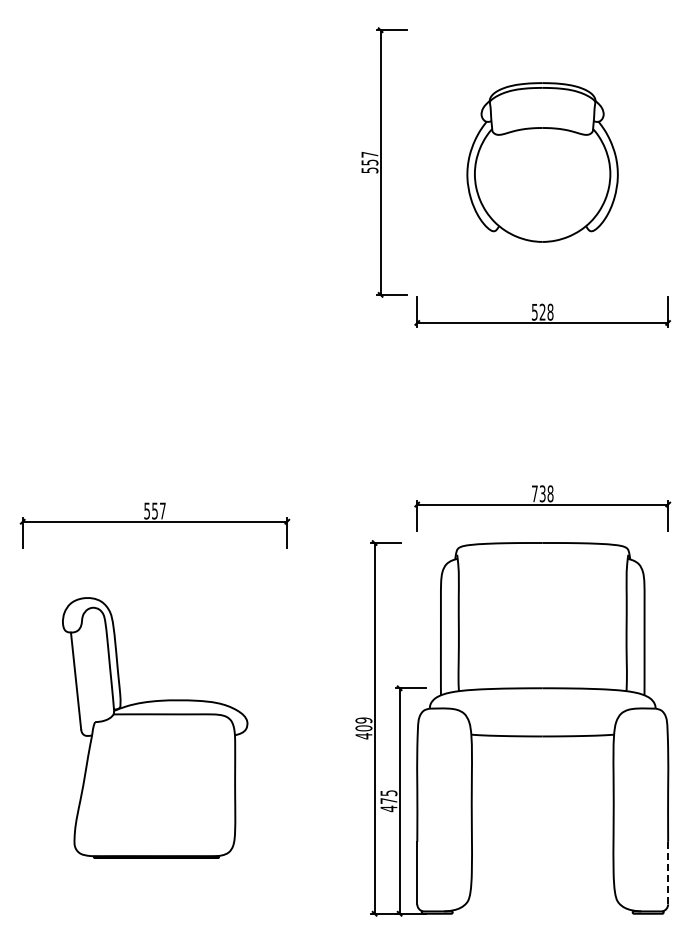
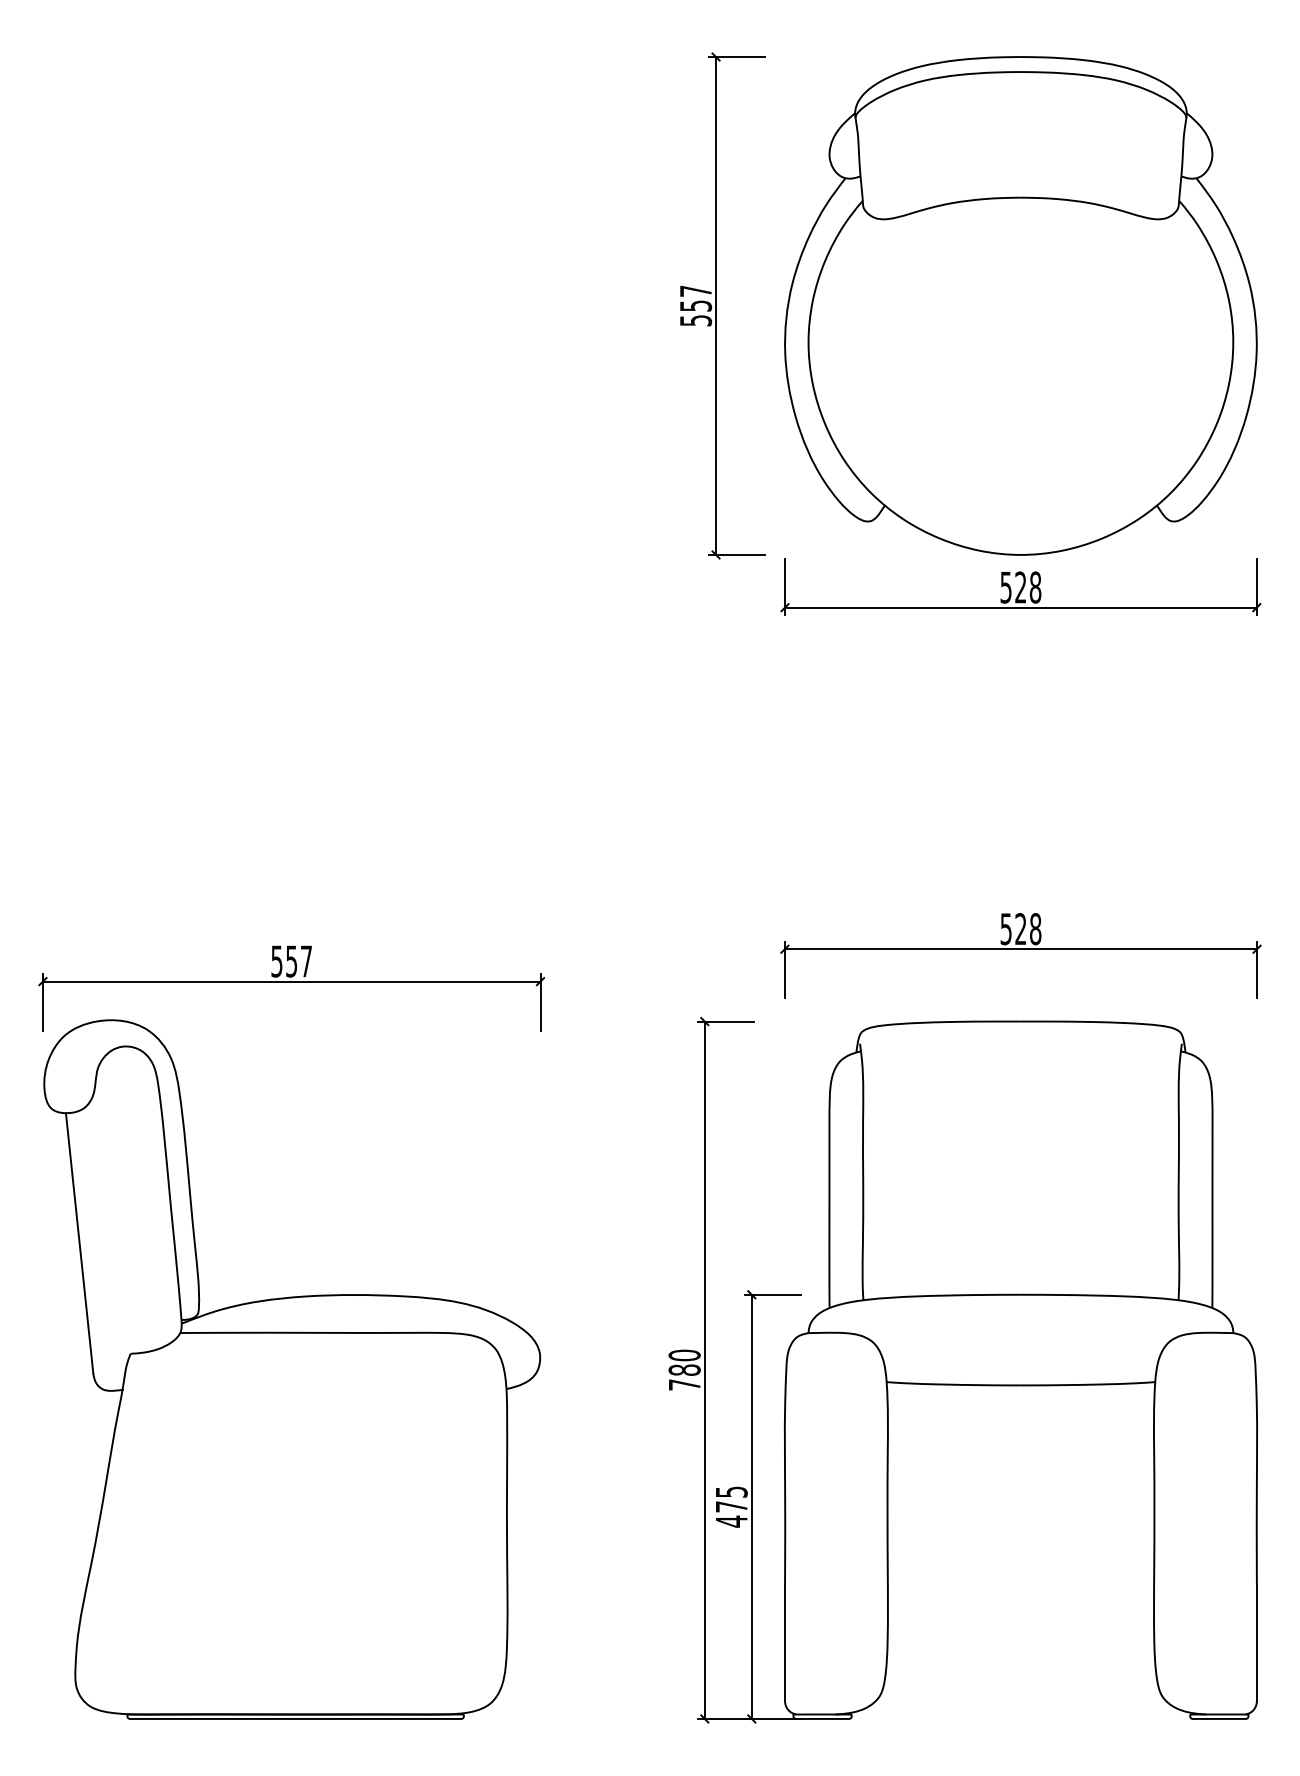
part: (542, 162) -> (1020, 305), size x1.67
text: (538, 493) -> (1013, 928), 738 -> 528
part: (154, 727) -> (290, 1368), size x1.43
text: (363, 728) -> (683, 1370), 409 -> 780
line: (668, 873) -> (1257, 1643), dashed -> solid

